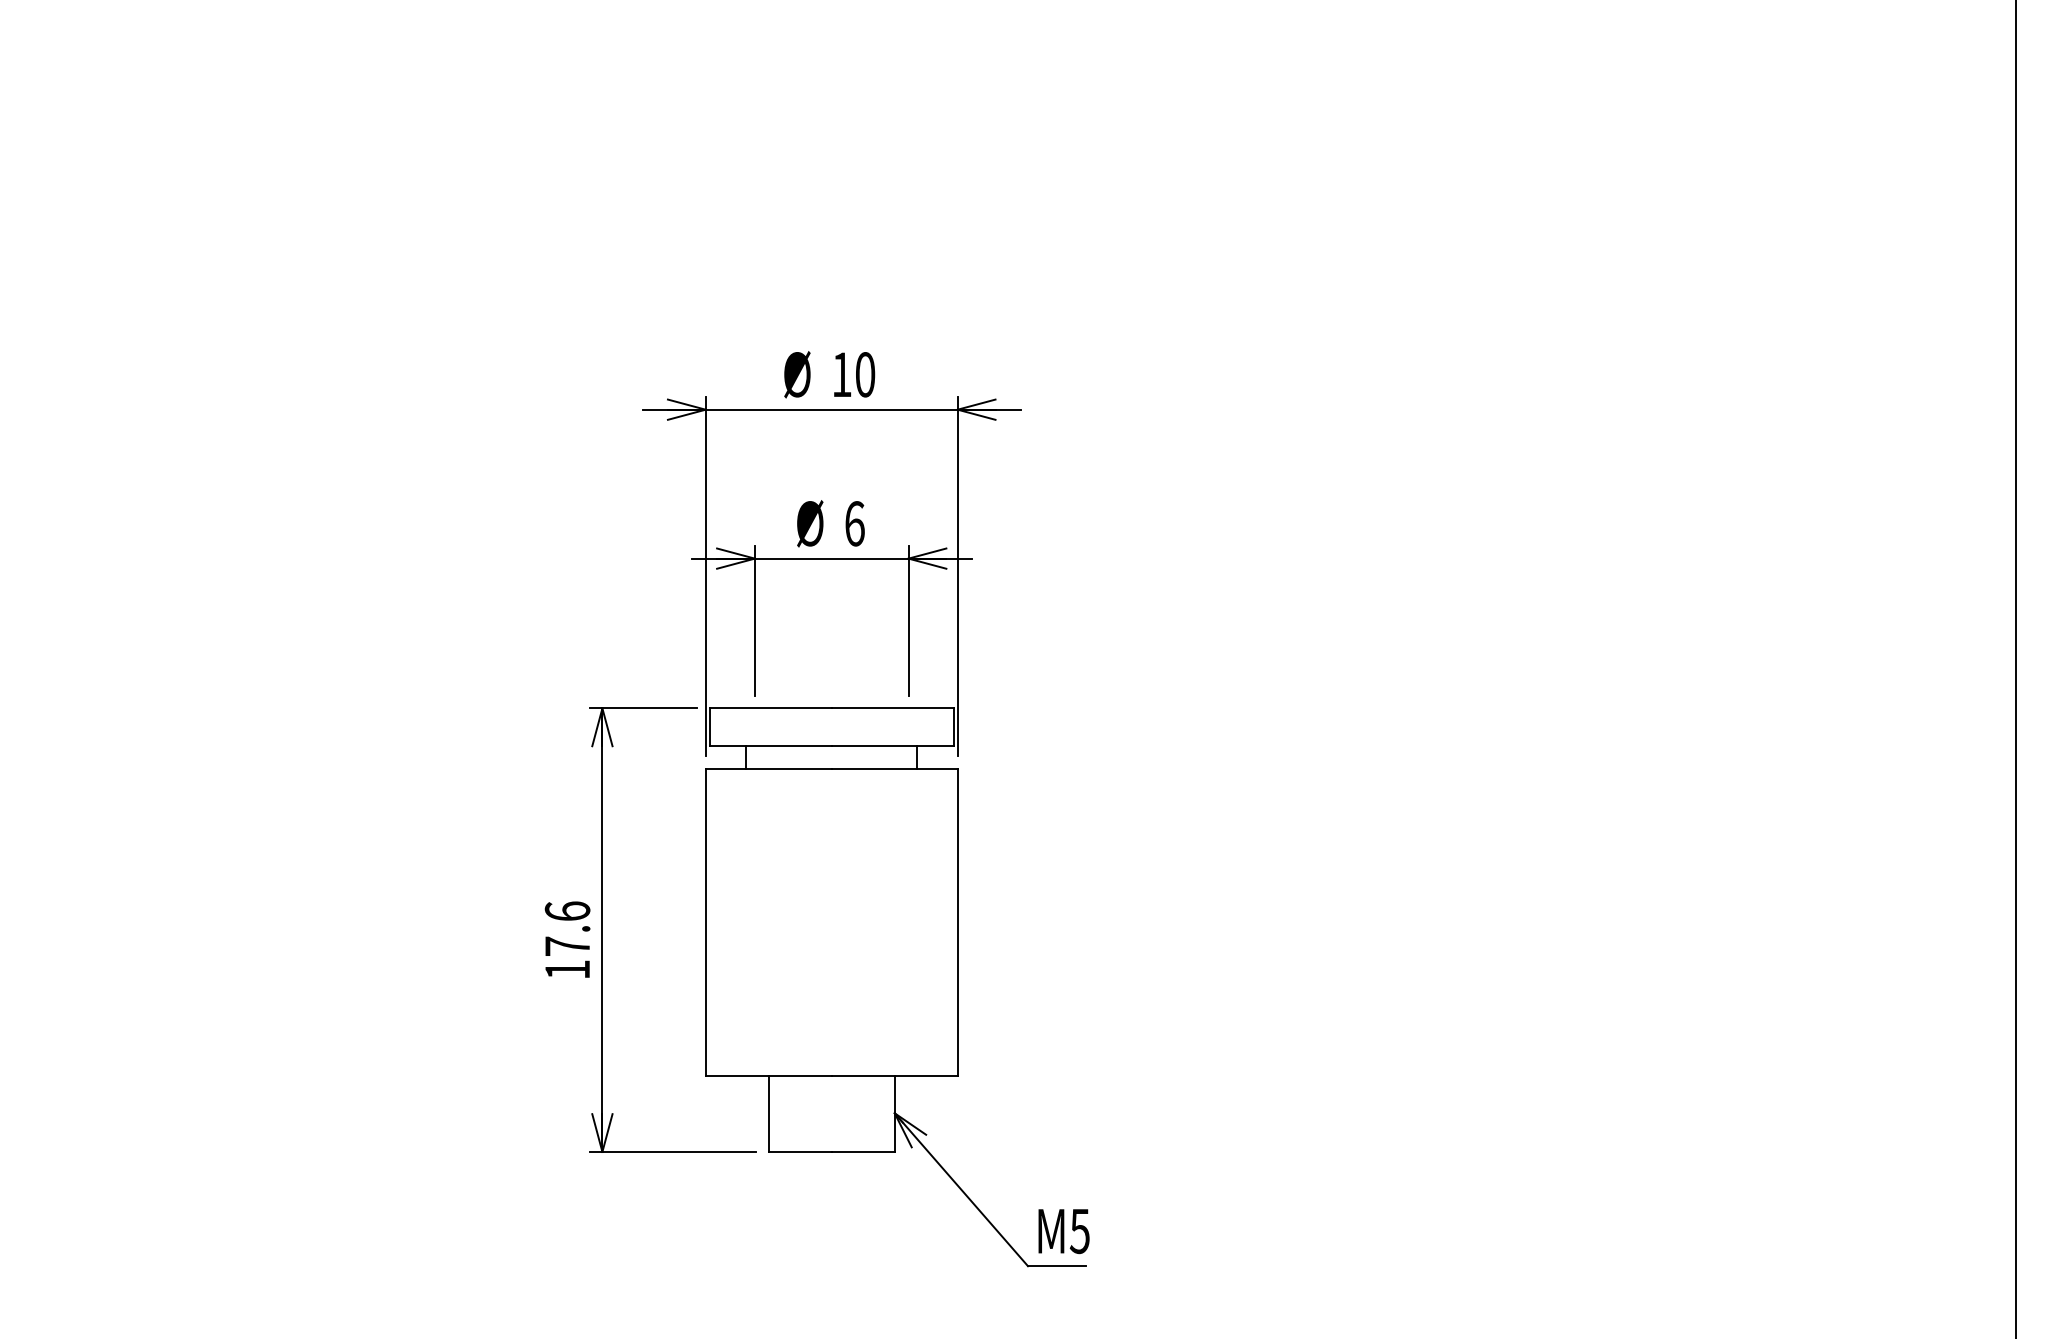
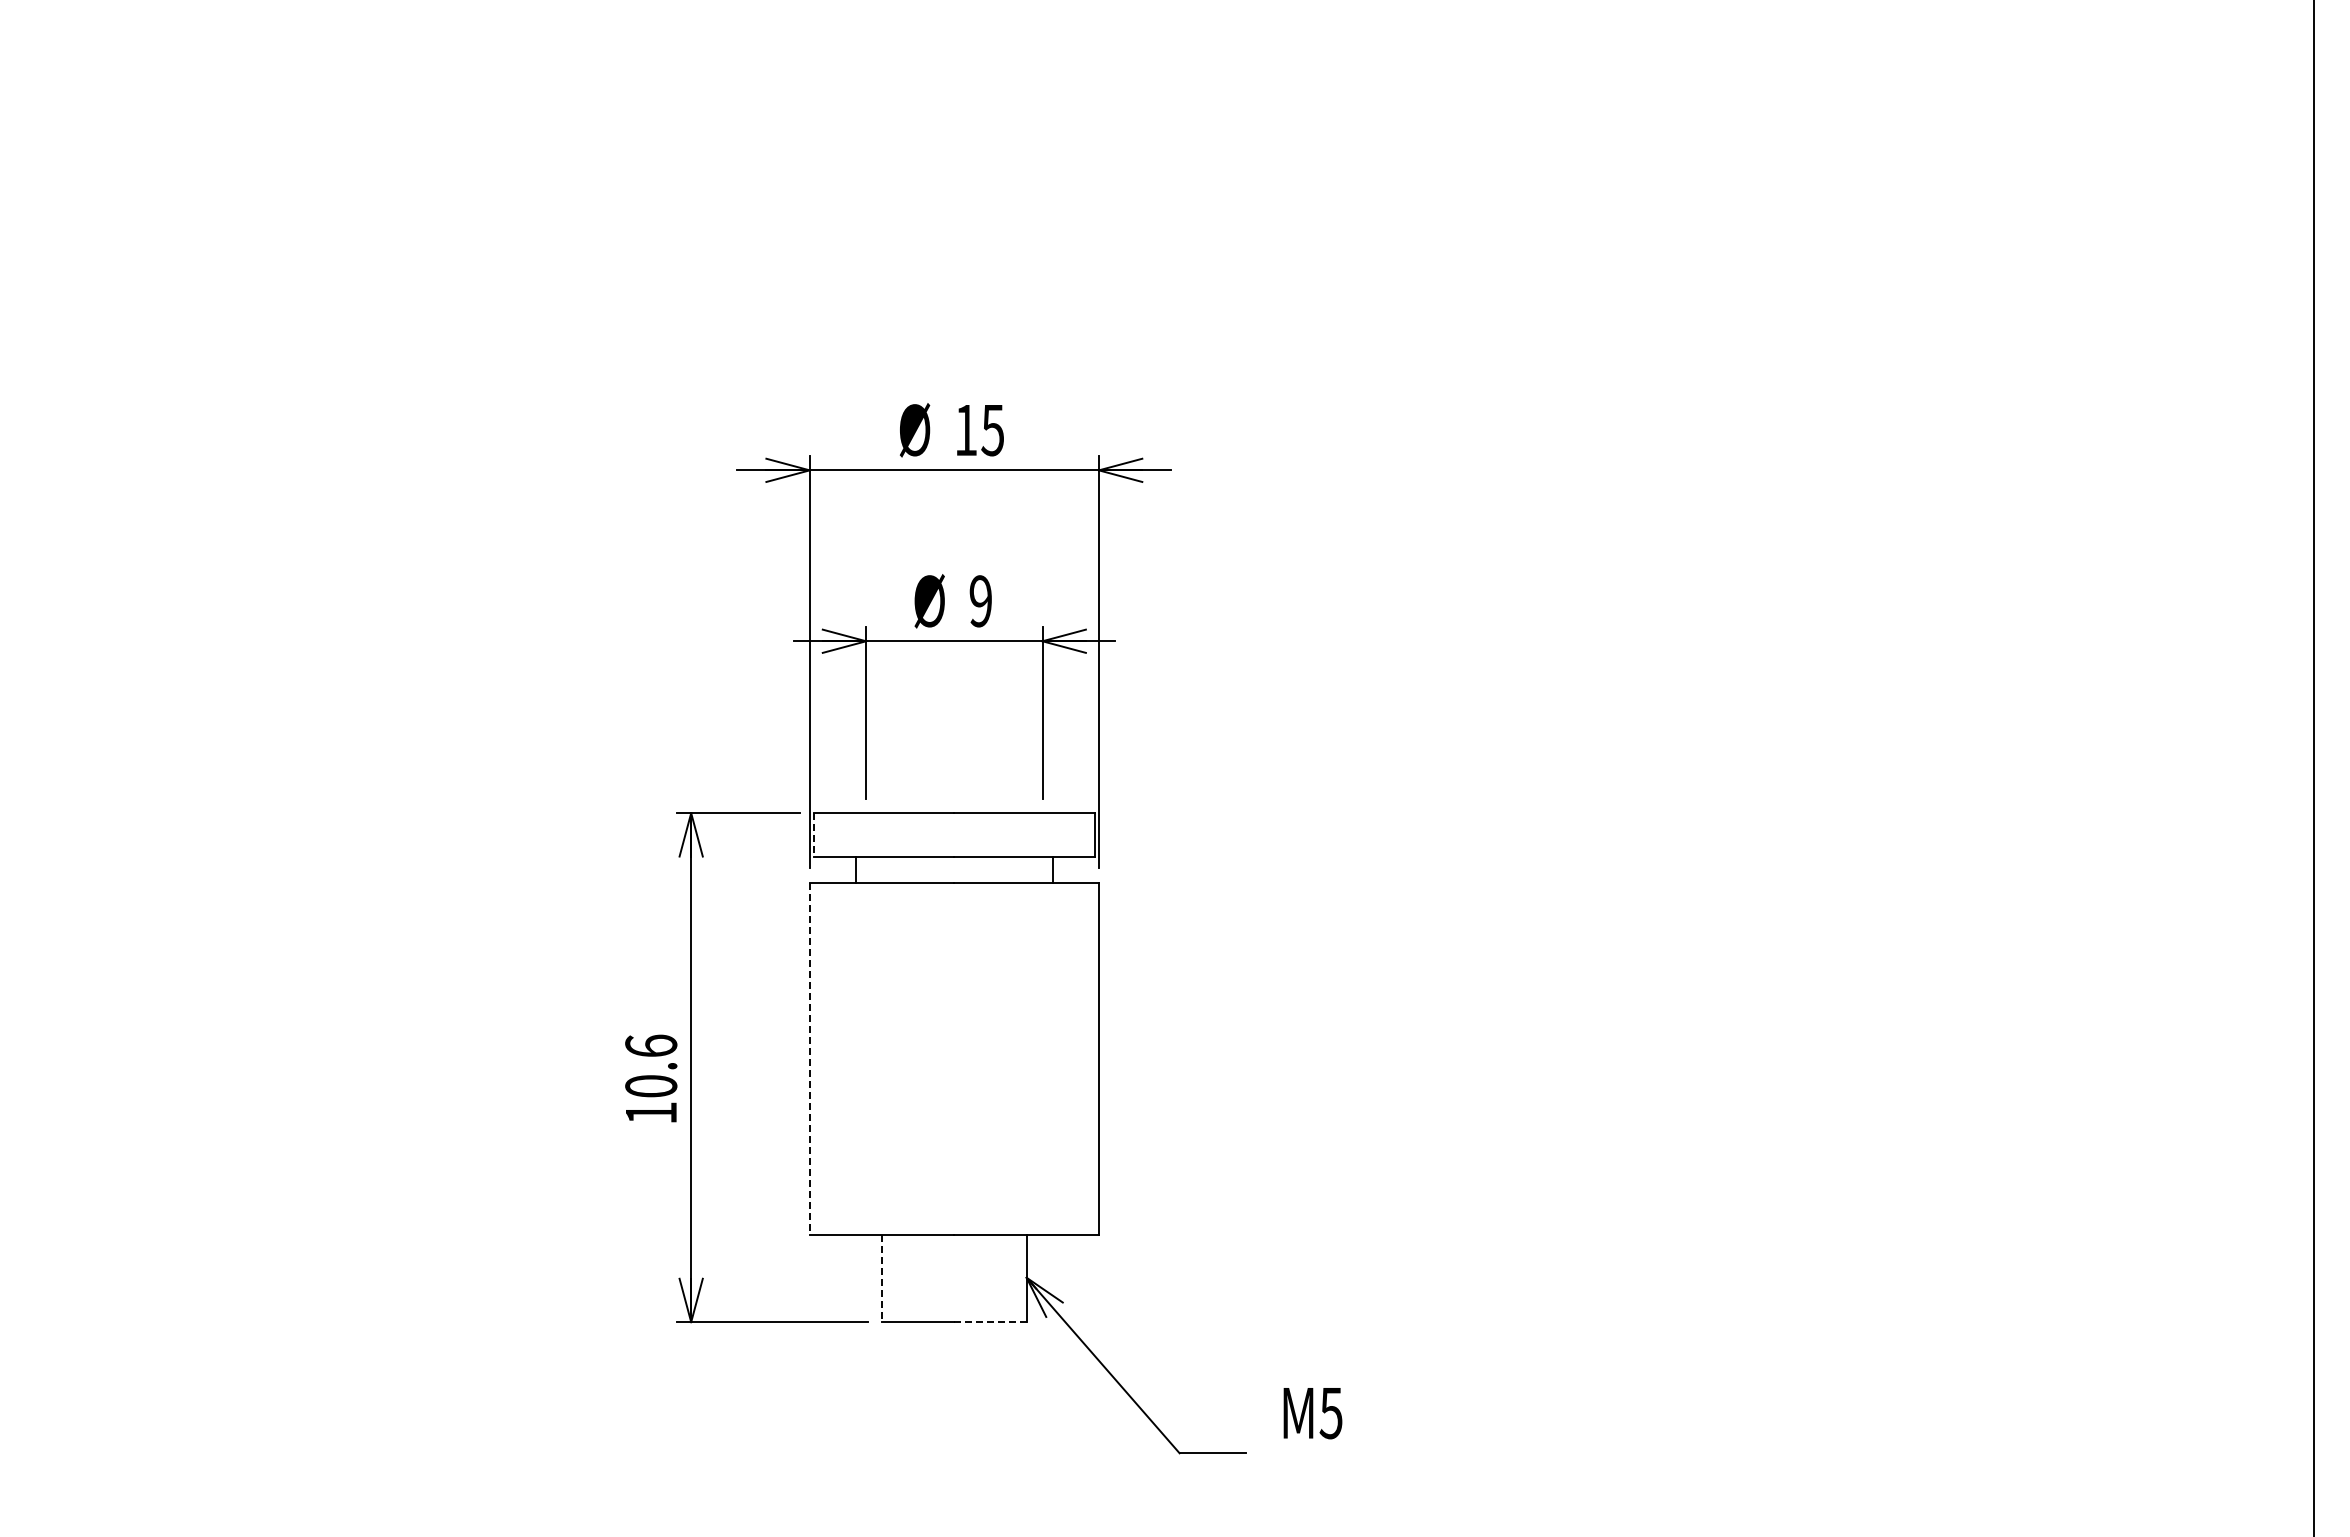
text: (864, 374) -> (992, 430), 10 -> 15
text: (854, 523) -> (980, 601), 6 -> 9
line: (709, 727) -> (814, 834), solid -> dashed
line: (705, 923) -> (809, 1059), solid -> dashed
text: (567, 946) -> (651, 1086), 17.6 -> 10.6
line: (769, 1114) -> (882, 1279), solid -> dashed
line: (864, 1152) -> (991, 1322), solid -> dashed
text: (1063, 1231) -> (1312, 1413), moved

